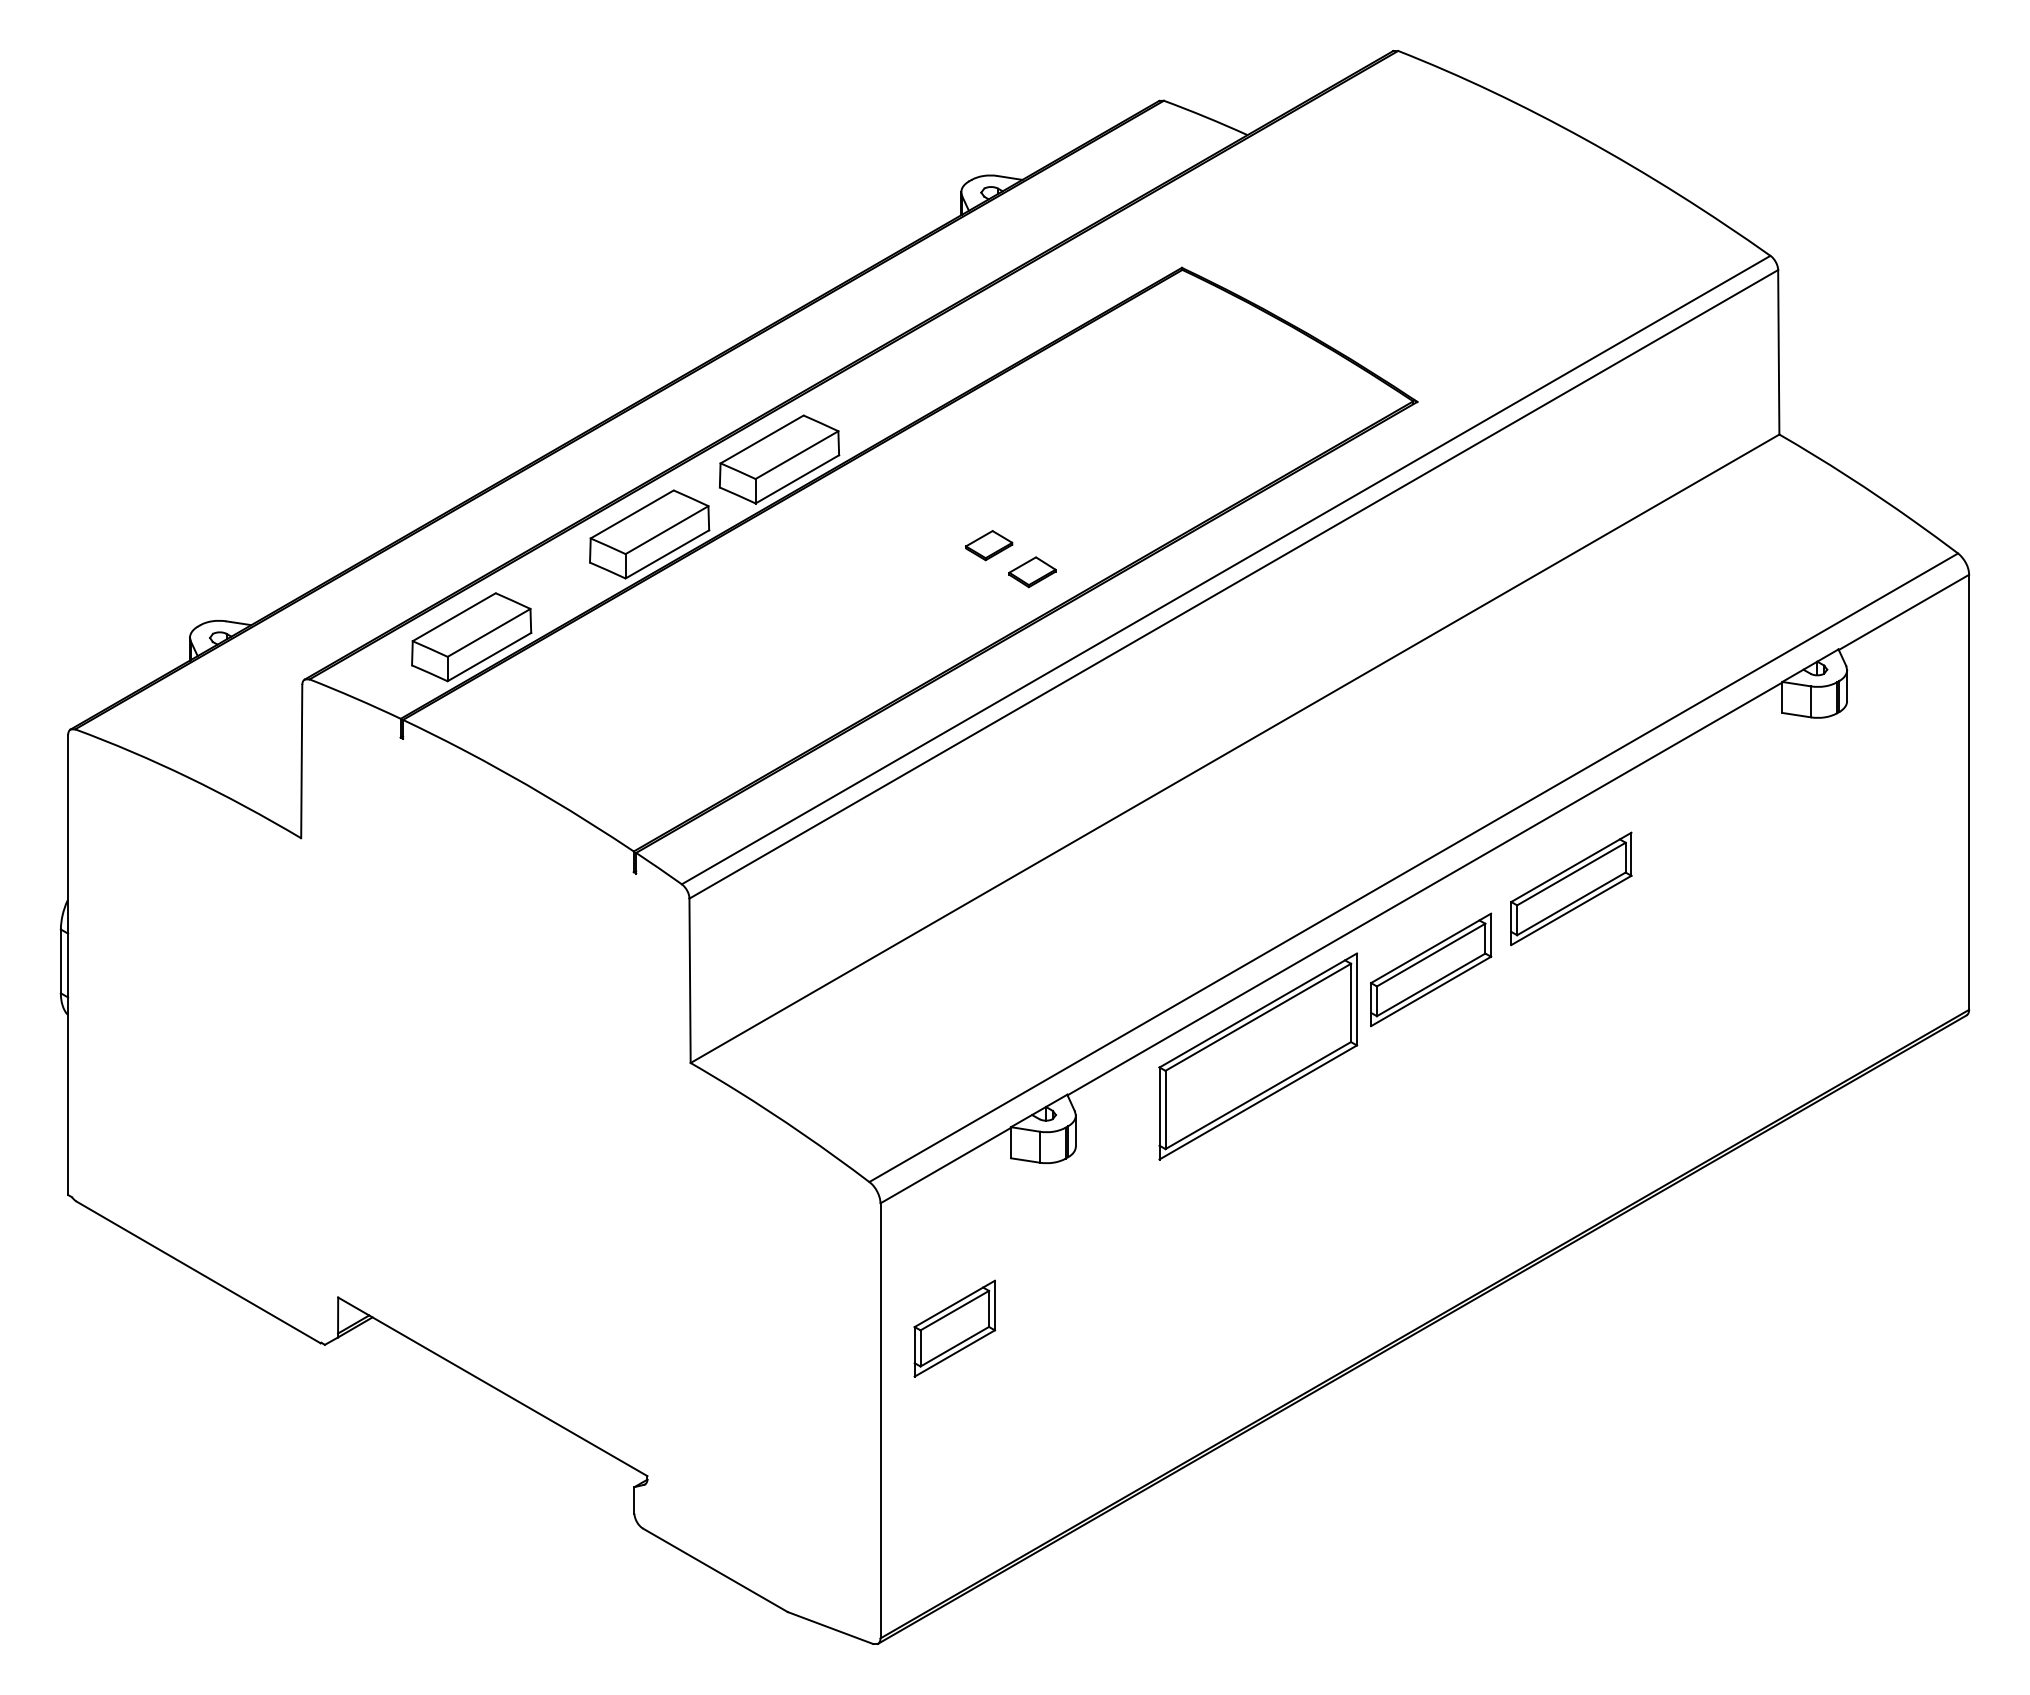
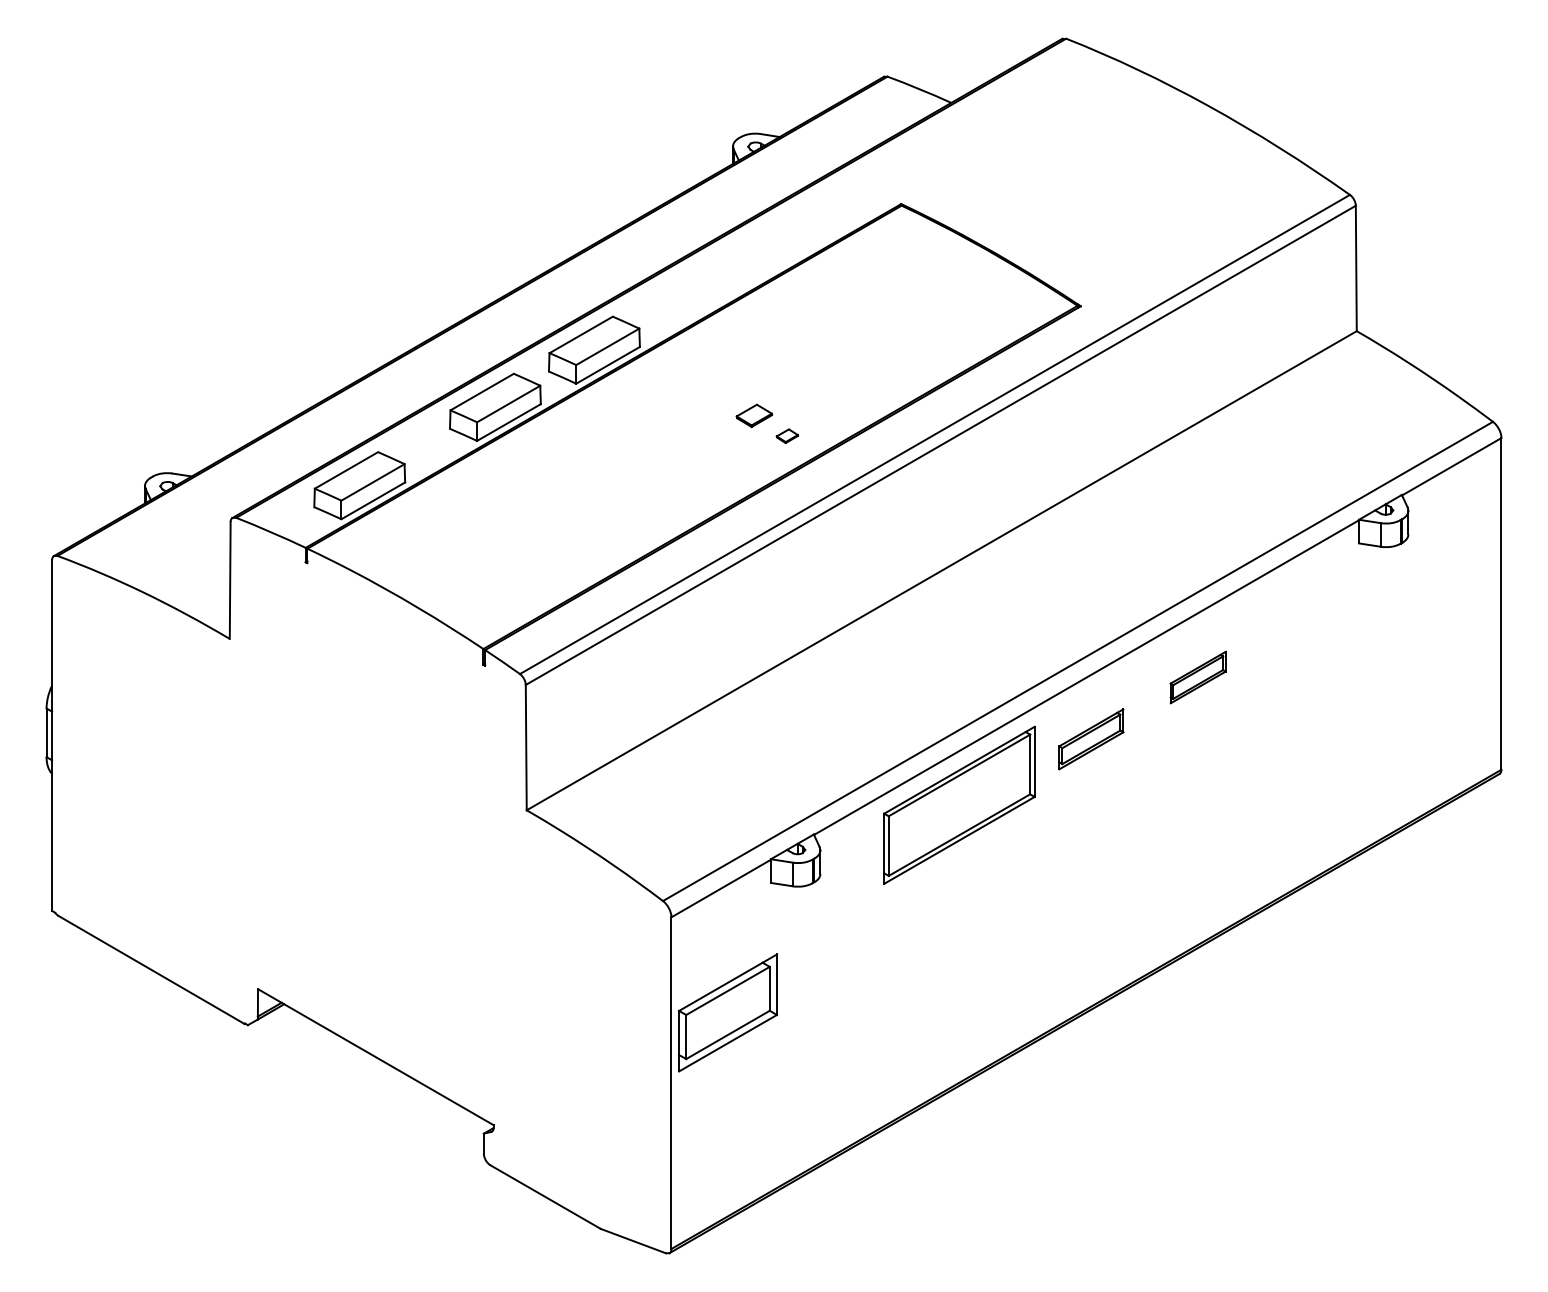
part: (1032, 572) -> (787, 436), size x0.6
part: (1571, 888) -> (1198, 677), size x0.6
part: (1431, 969) -> (1091, 739), size x0.7
part: (954, 1328) -> (727, 1012), size x1.6

